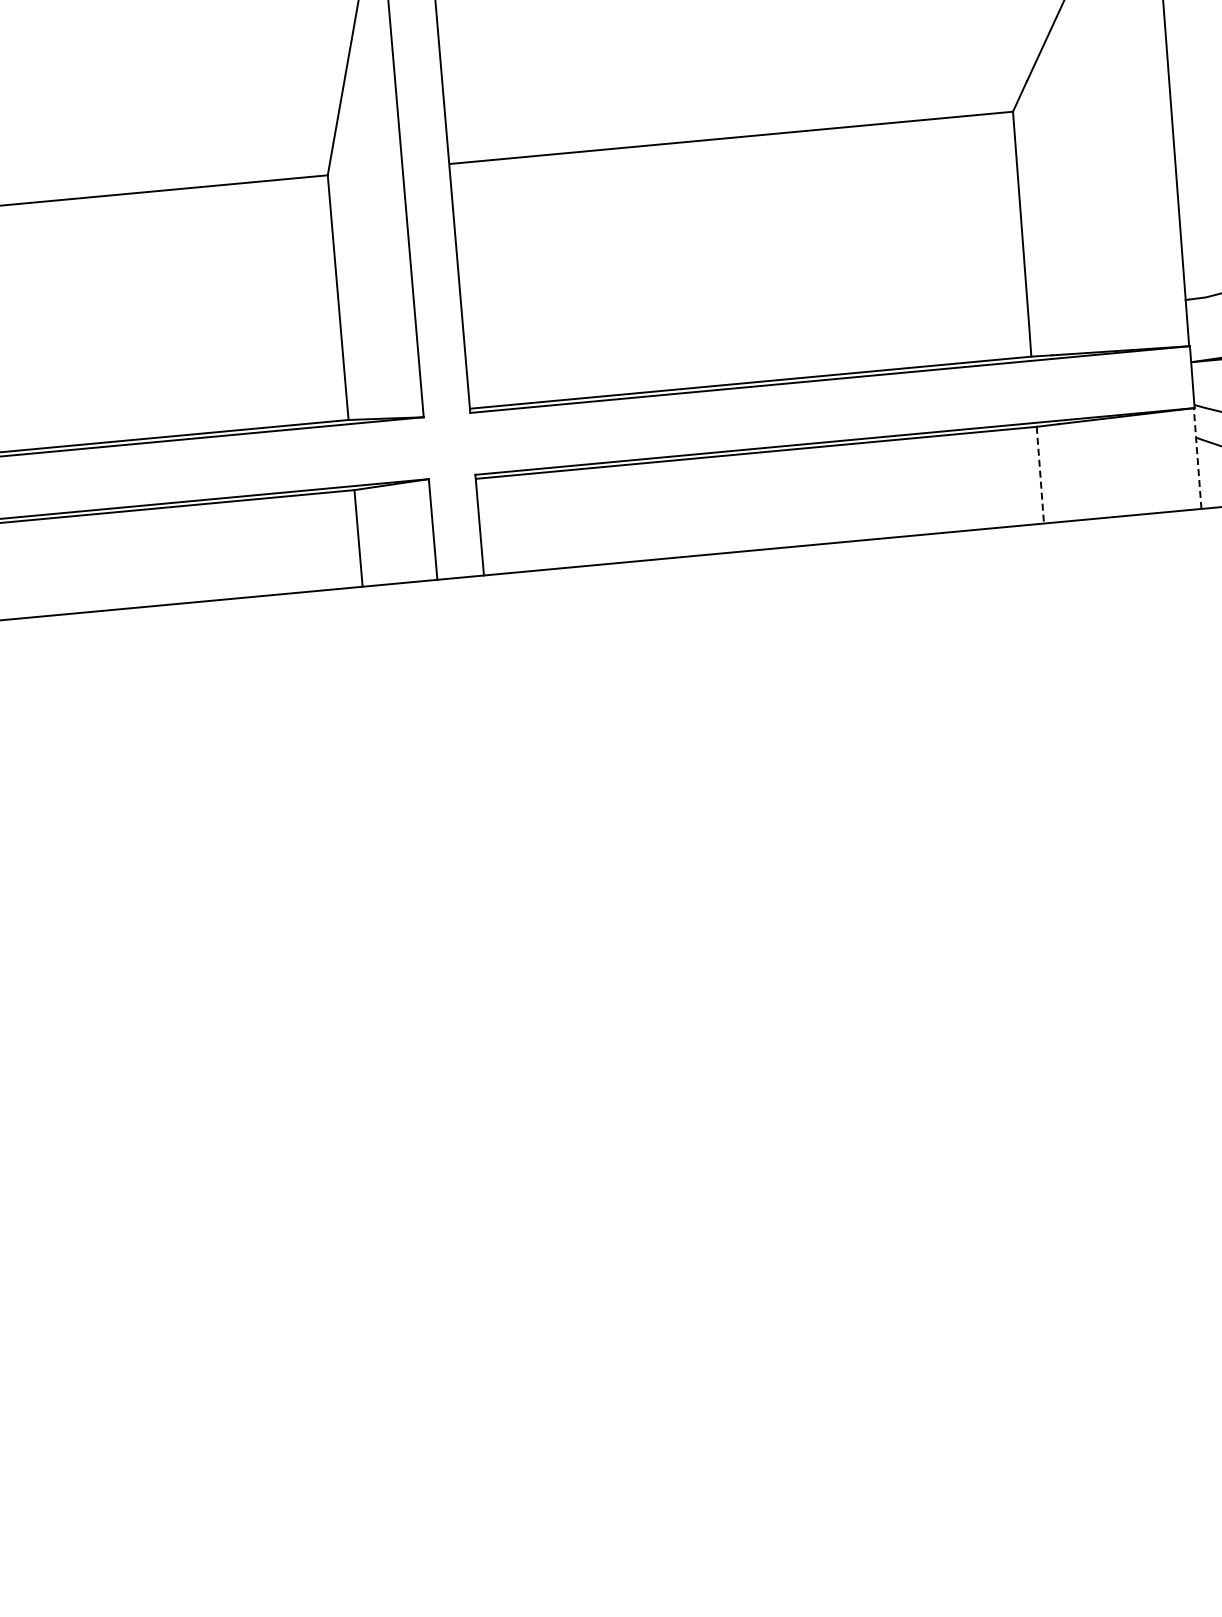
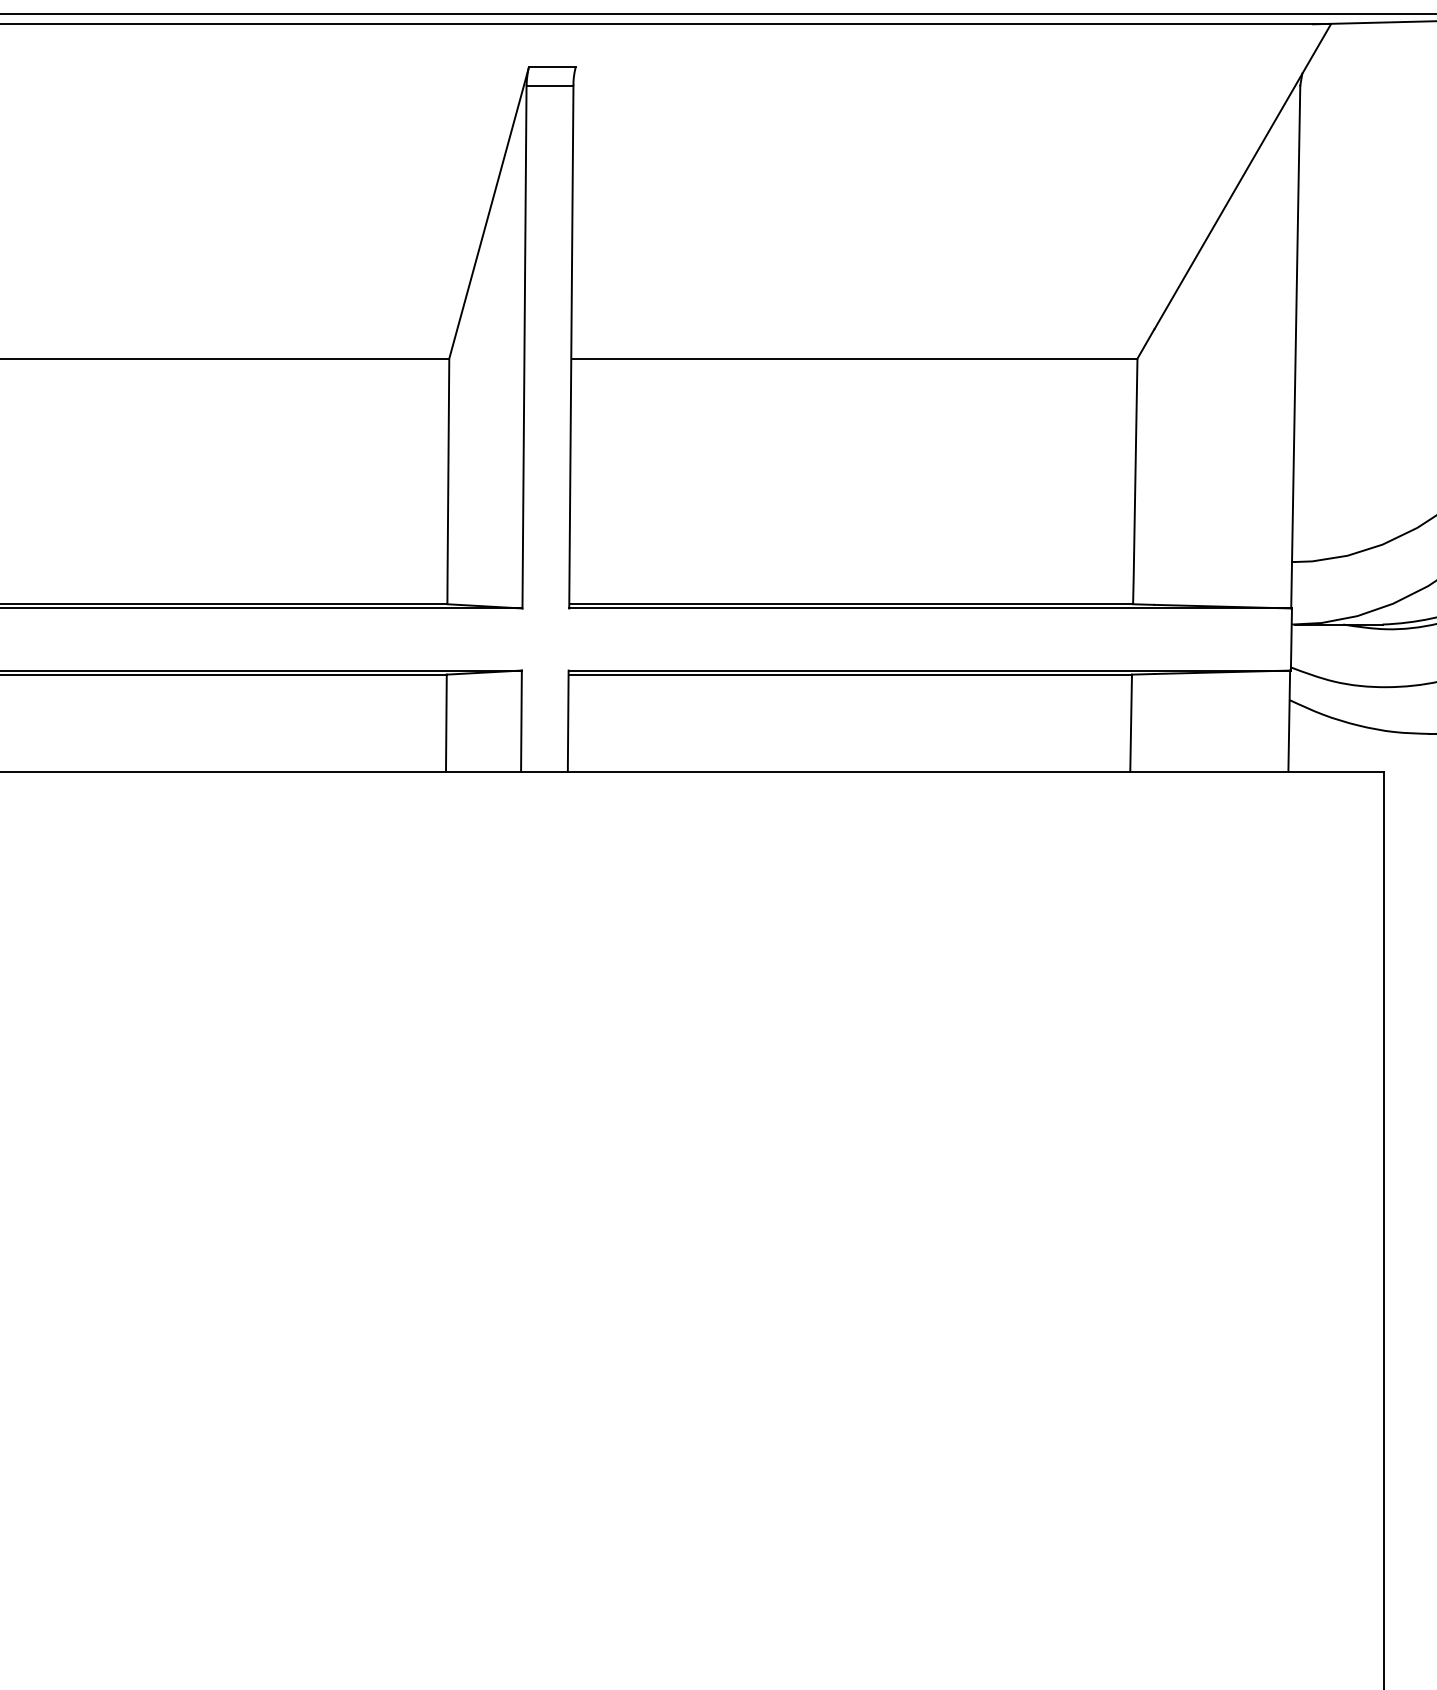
line: (1197, 458) -> (1289, 721), dashed -> solid
line: (1040, 475) -> (1131, 723), dashed -> solid

